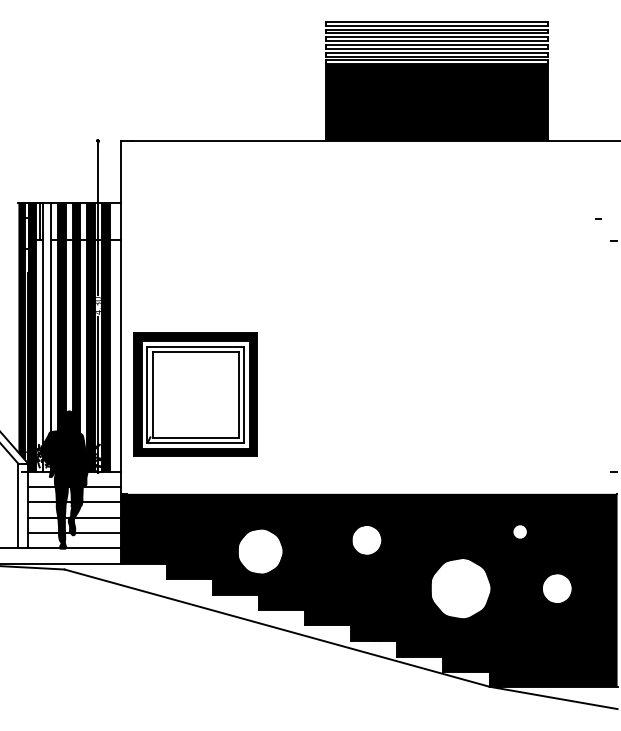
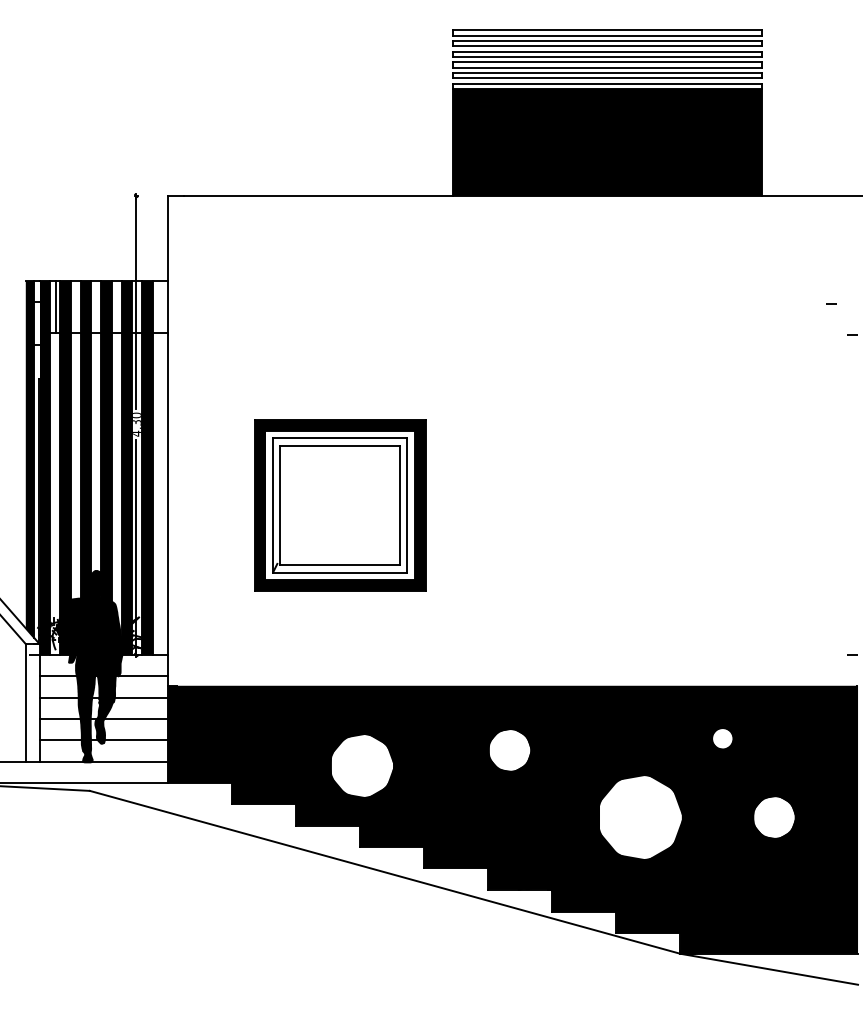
fill: (46, 336) -> (64, 467), added
part: (195, 394) -> (339, 504), moved

